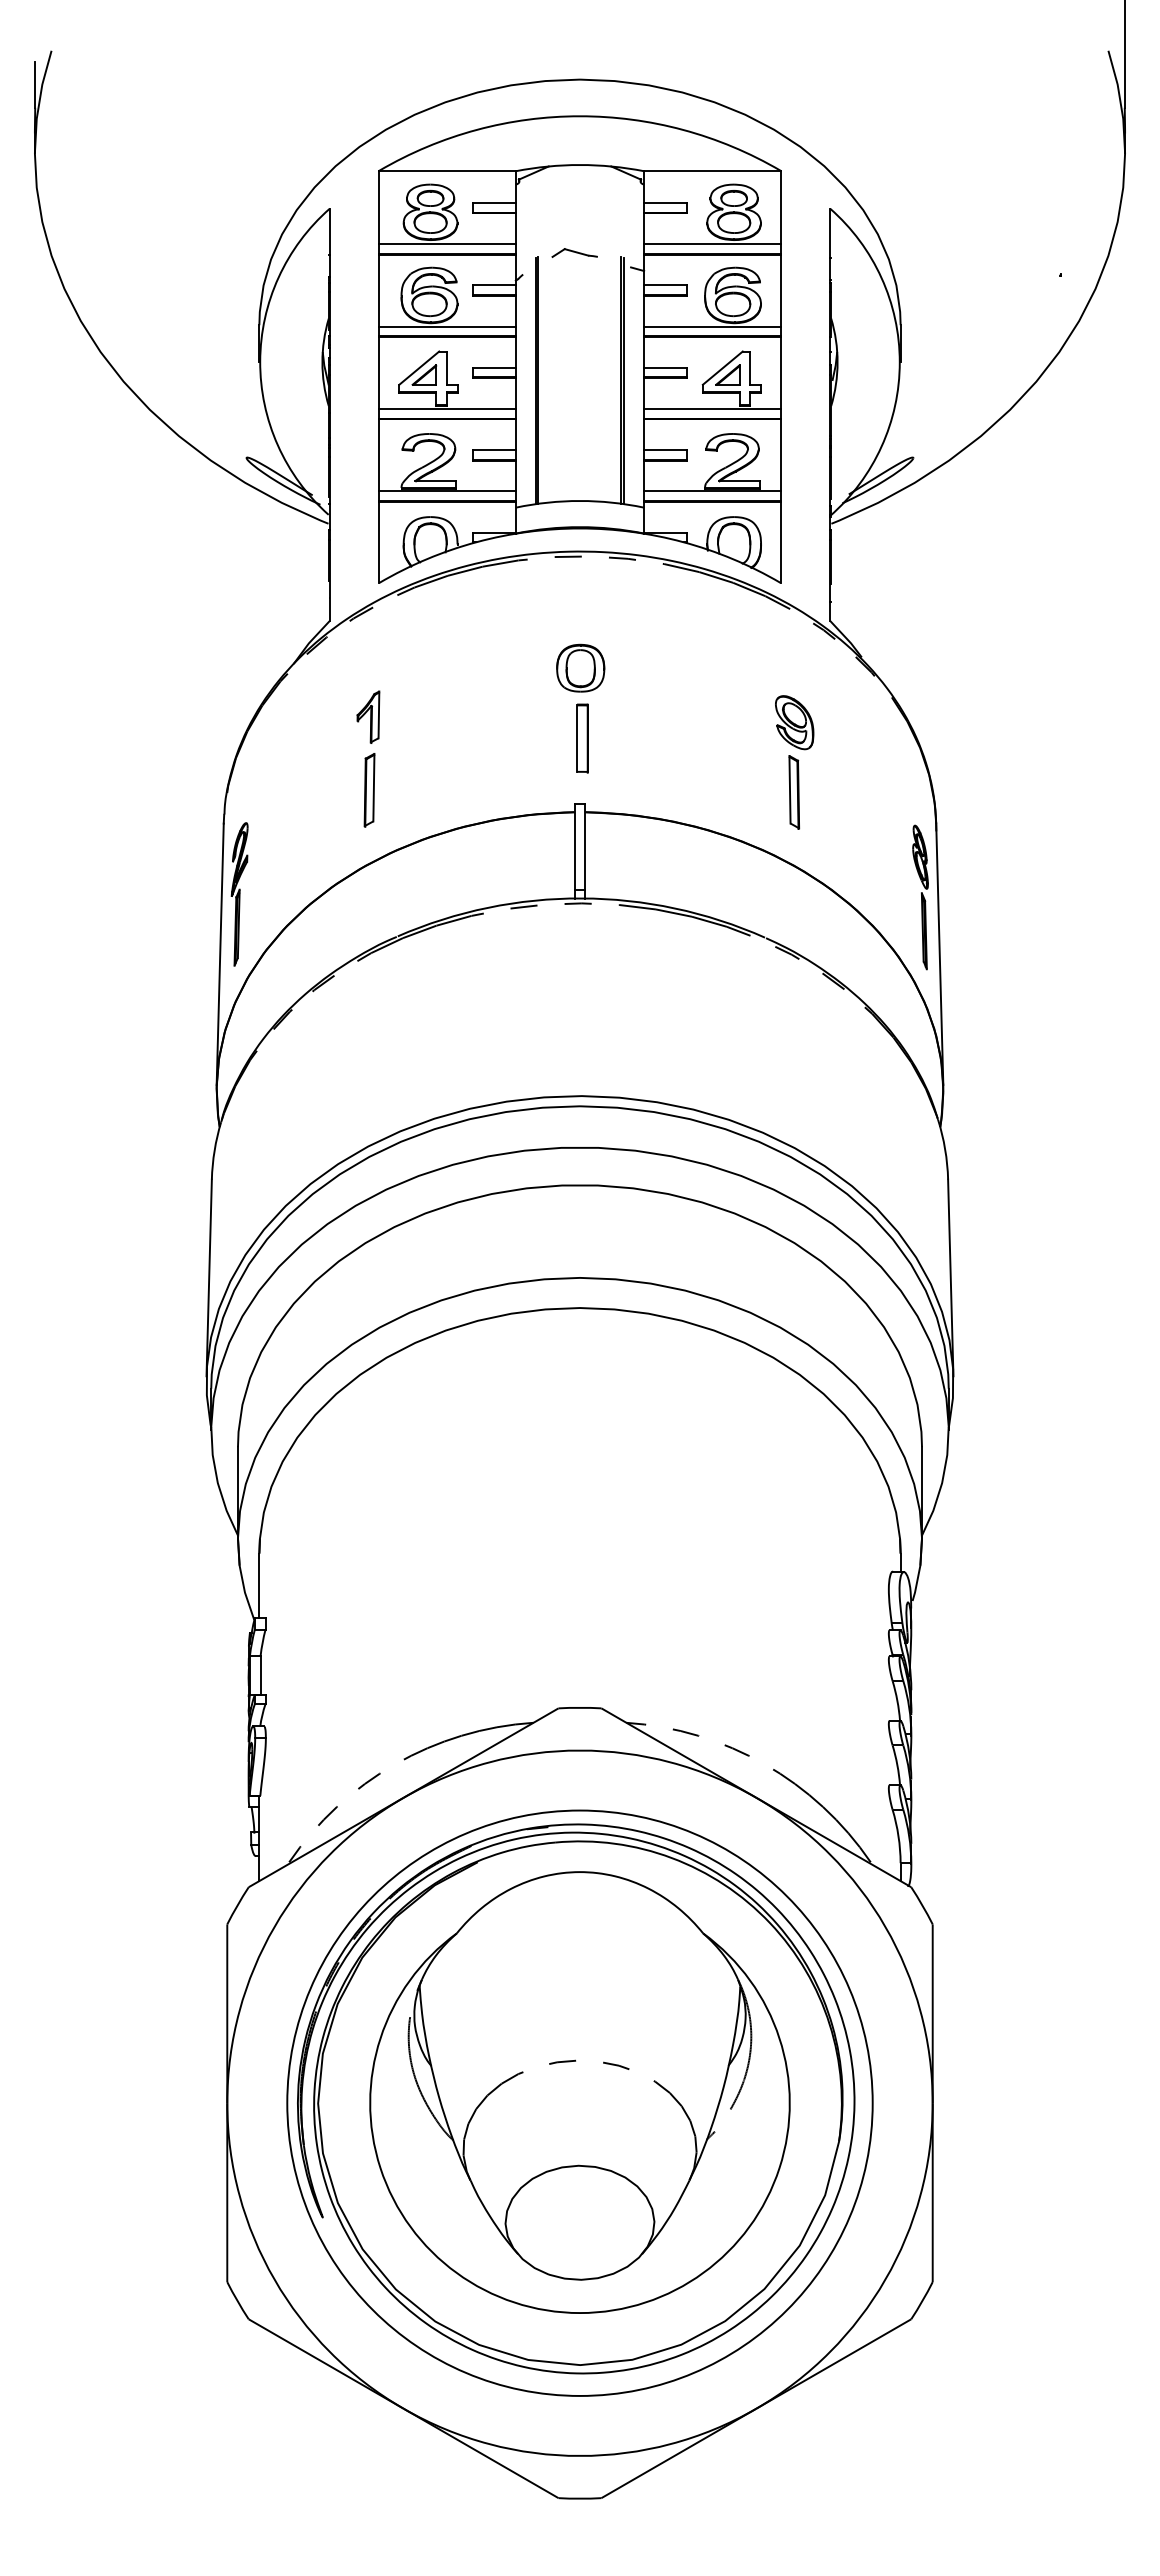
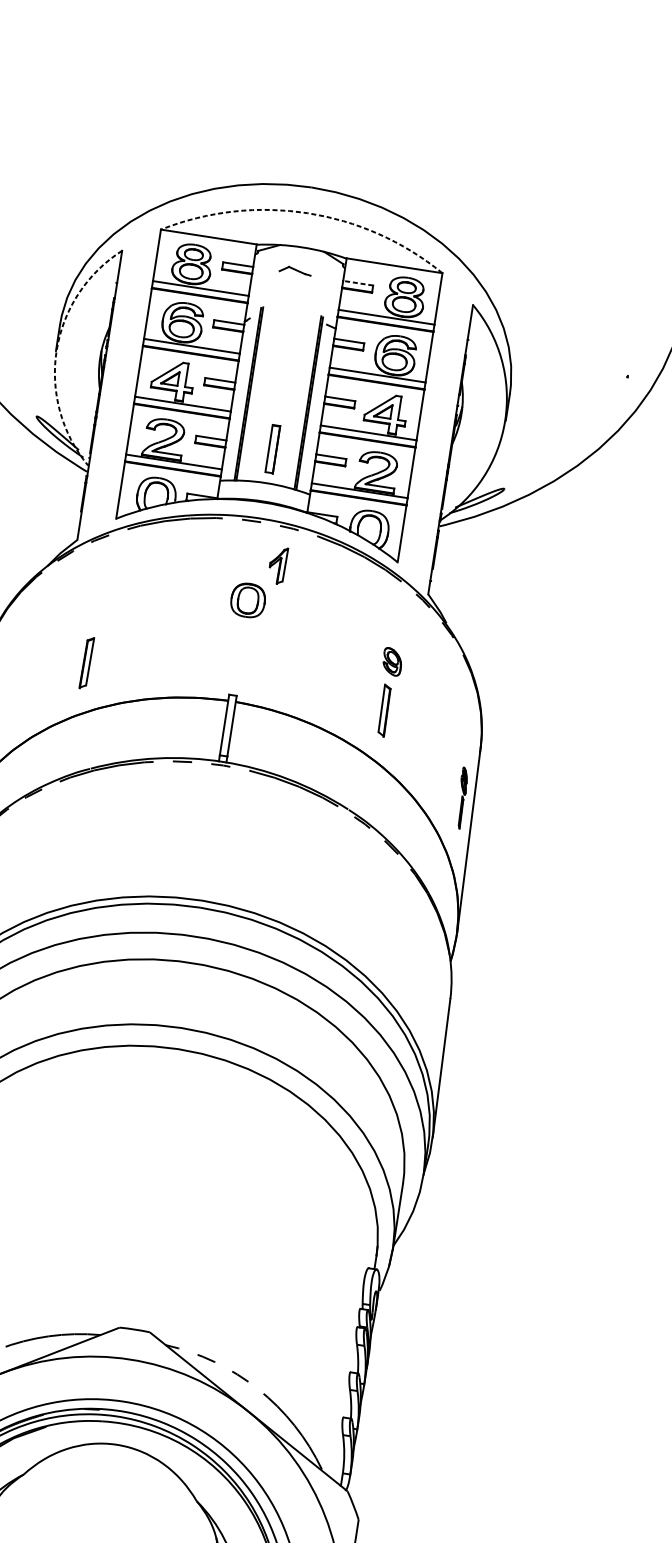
arc: (580, 116) -> (307, 213), solid -> dashed
line: (665, 202) -> (358, 282), solid -> dashed
part: (574, 252) -> (295, 270), moved
arc: (260, 361) -> (56, 350), solid -> dashed
part: (368, 716) -> (277, 565), moved
part: (794, 722) -> (392, 661), size x0.7
part: (582, 738) -> (272, 449), moved
part: (920, 897) -> (461, 798), size x0.6

